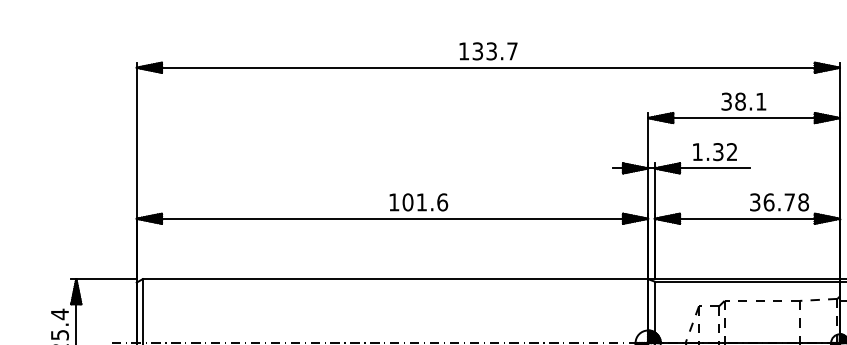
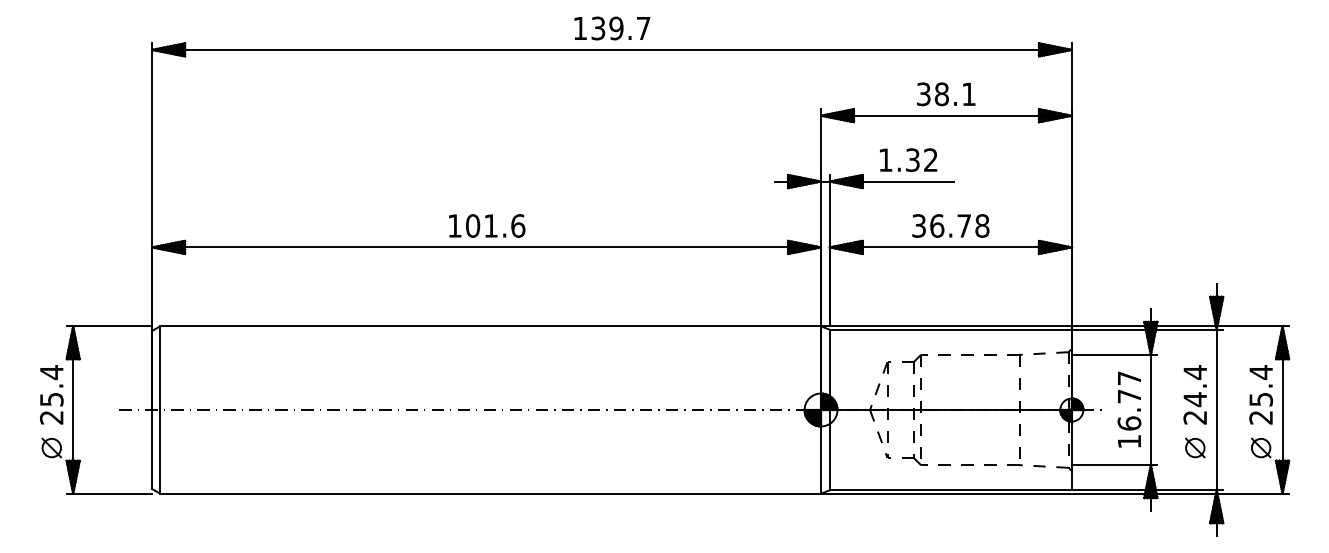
text: (491, 51) -> (616, 28), 133.7 -> 139.7
text: (419, 202) -> (487, 225), moved
text: (779, 202) -> (950, 225), moved

